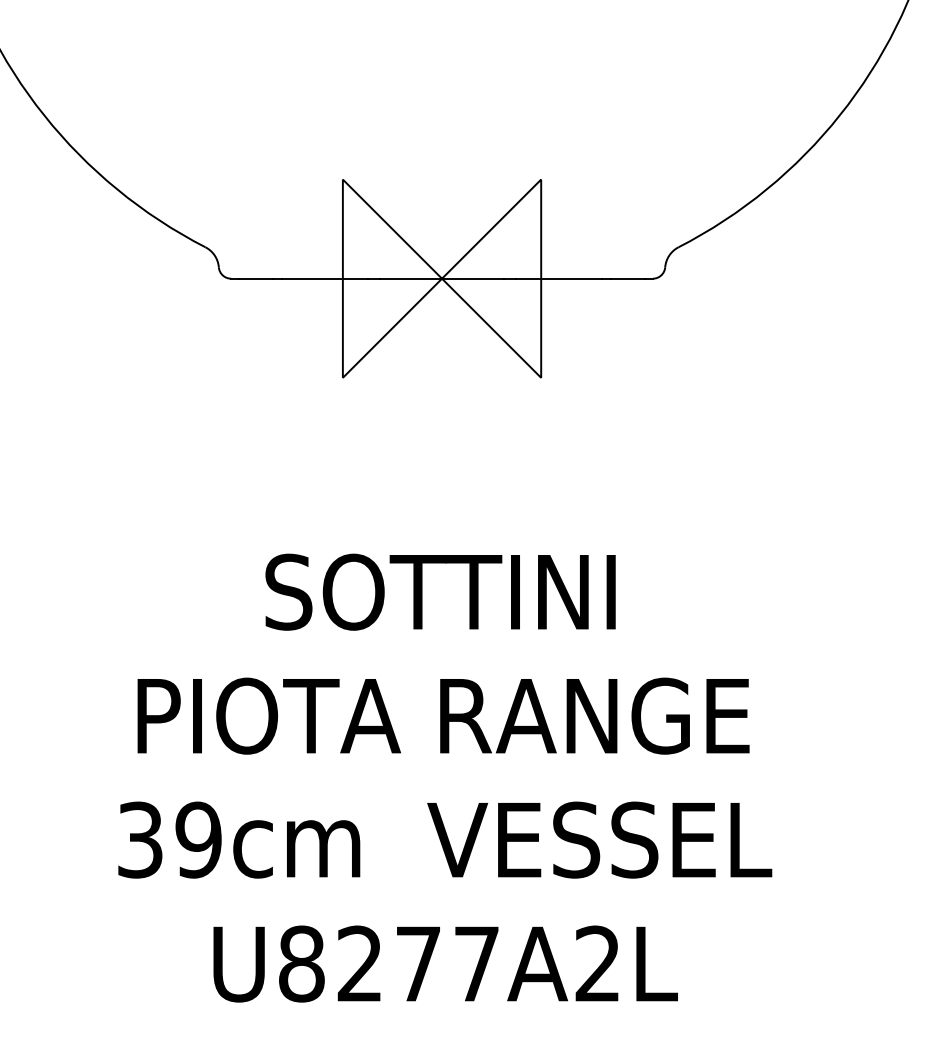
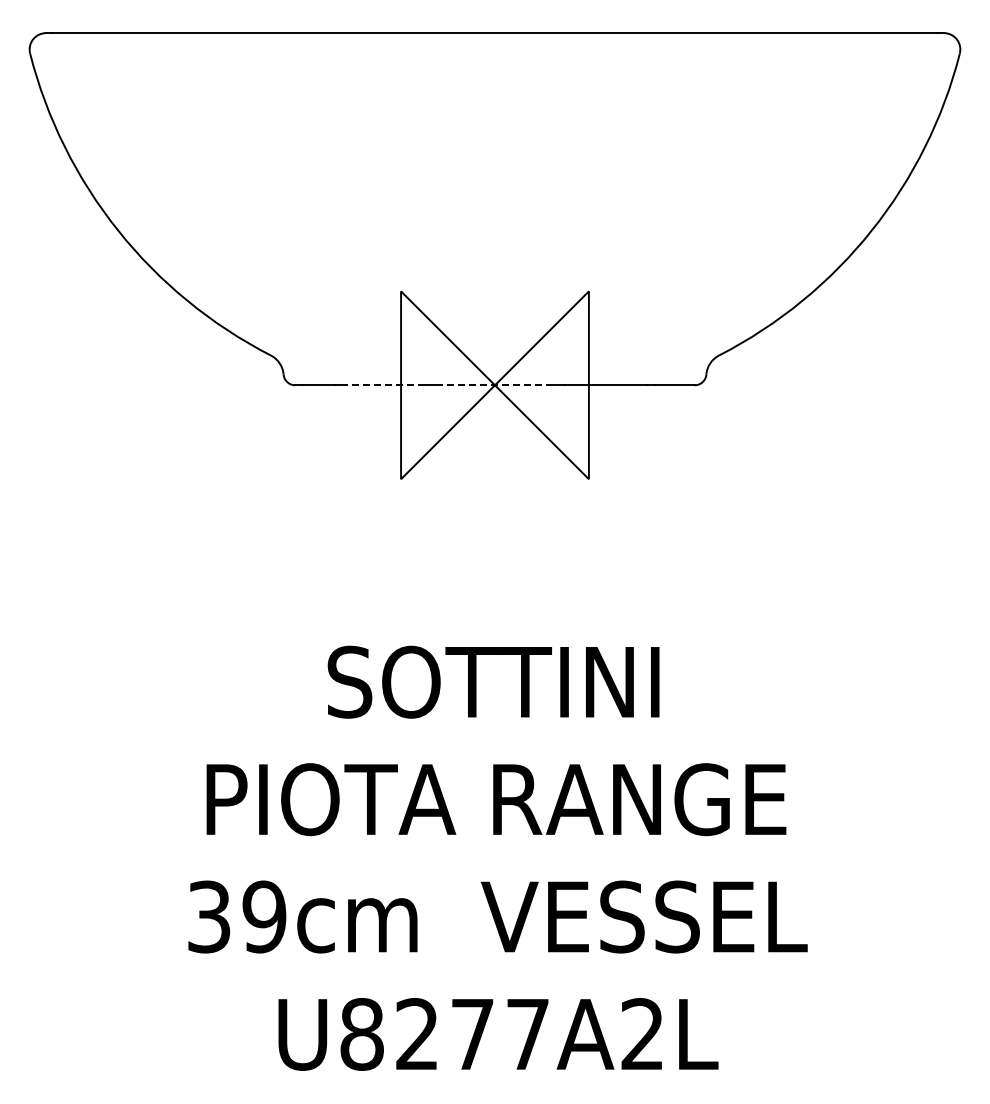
line: (324, 278) -> (383, 385), solid -> dashed
line: (442, 278) -> (495, 385), solid -> dashed

